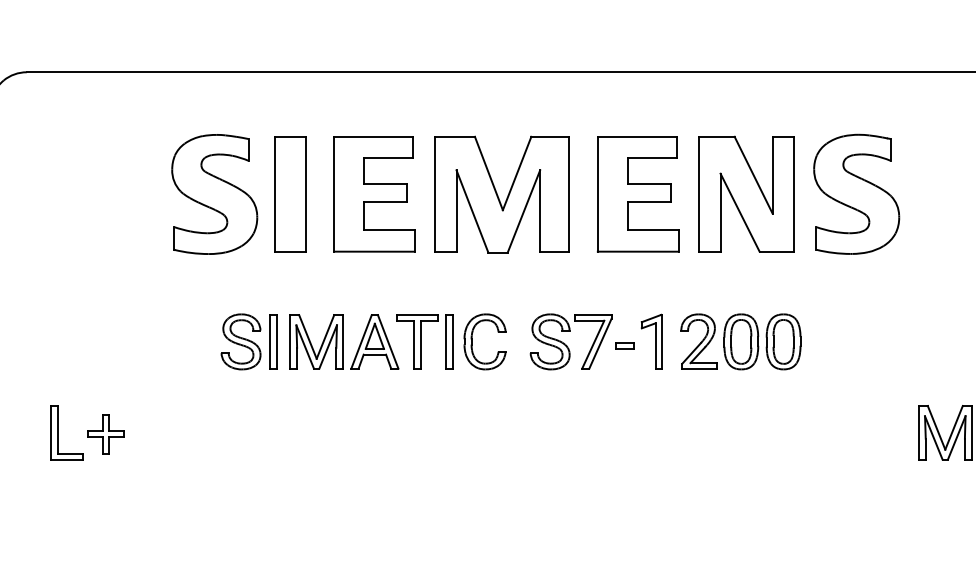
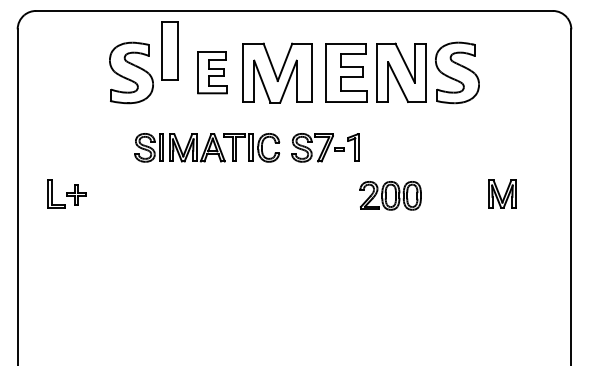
part: (289, 193) -> (169, 50), moved
part: (374, 193) -> (212, 72), size x0.7
part: (740, 341) -> (390, 195), moved

